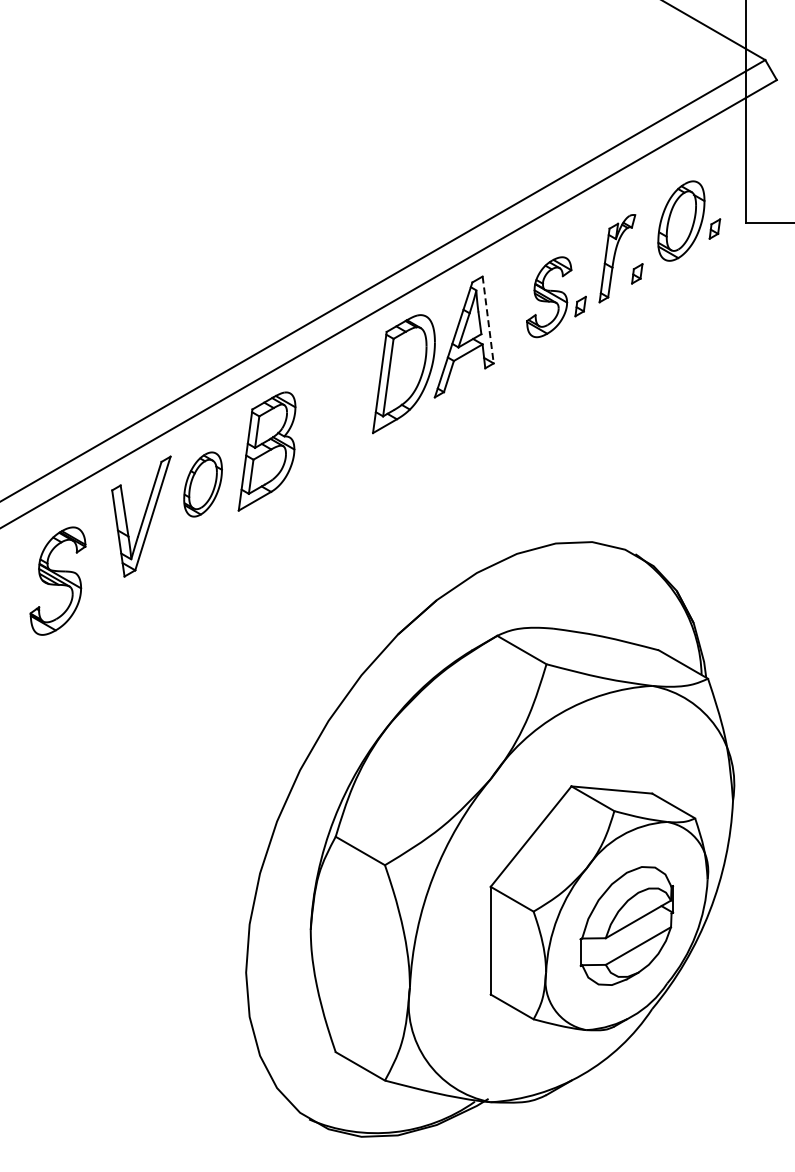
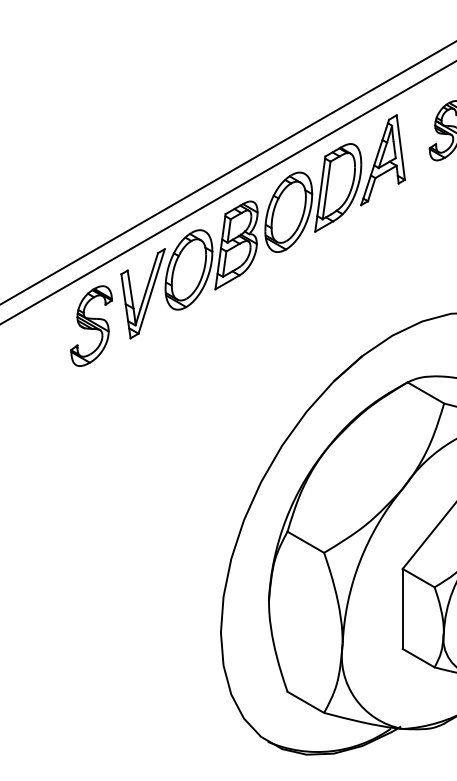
line: (488, 319) -> (401, 147), dashed -> solid
part: (337, 406) -> (288, 211), added
part: (202, 484) -> (188, 269), size x1.67
part: (57, 580) -> (91, 325), moved

